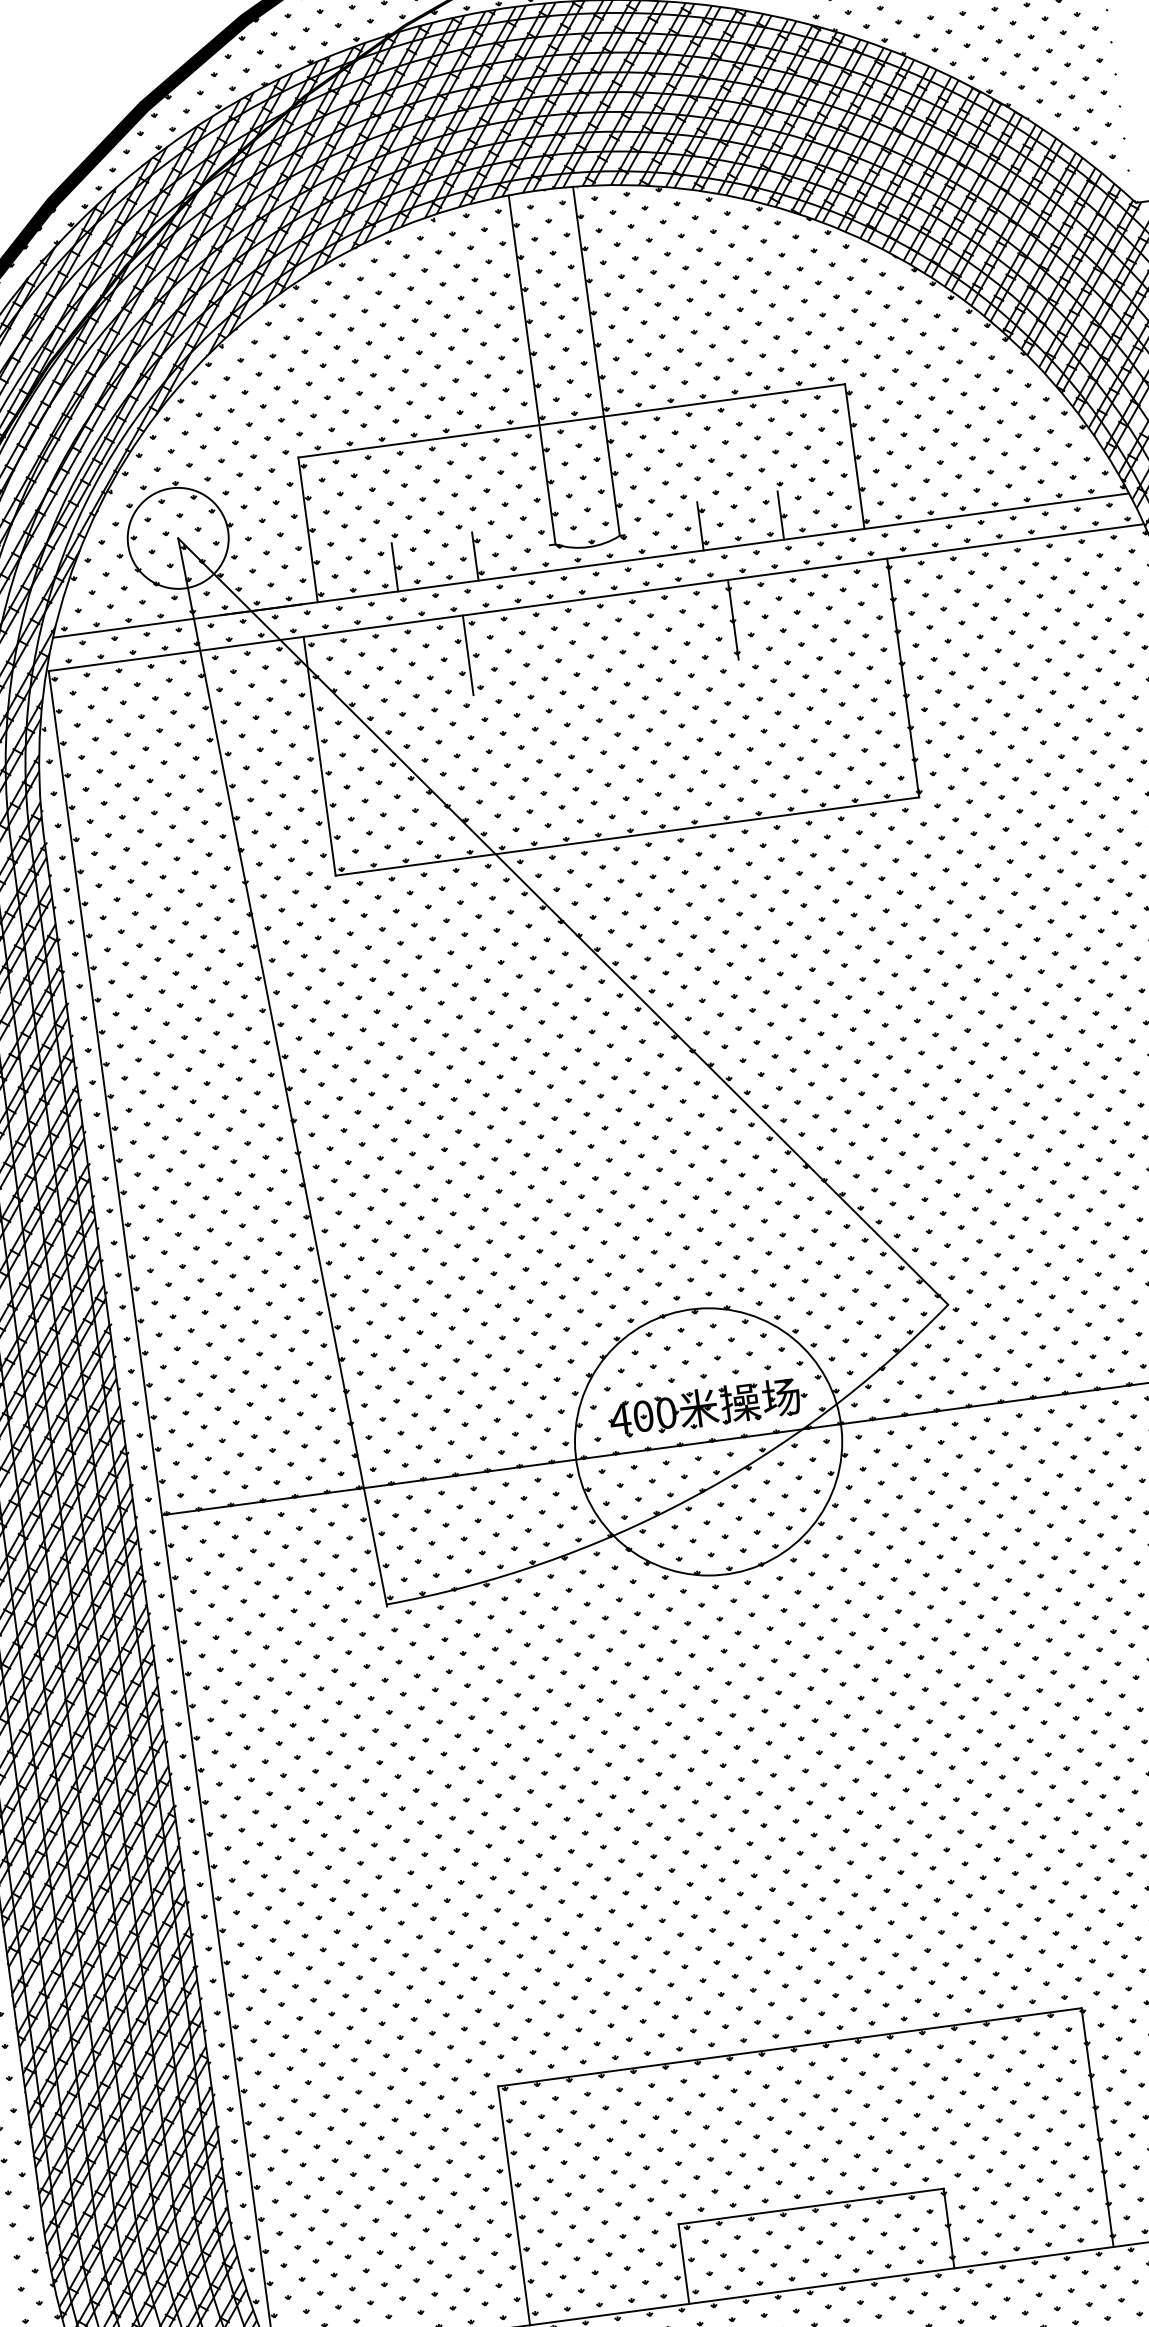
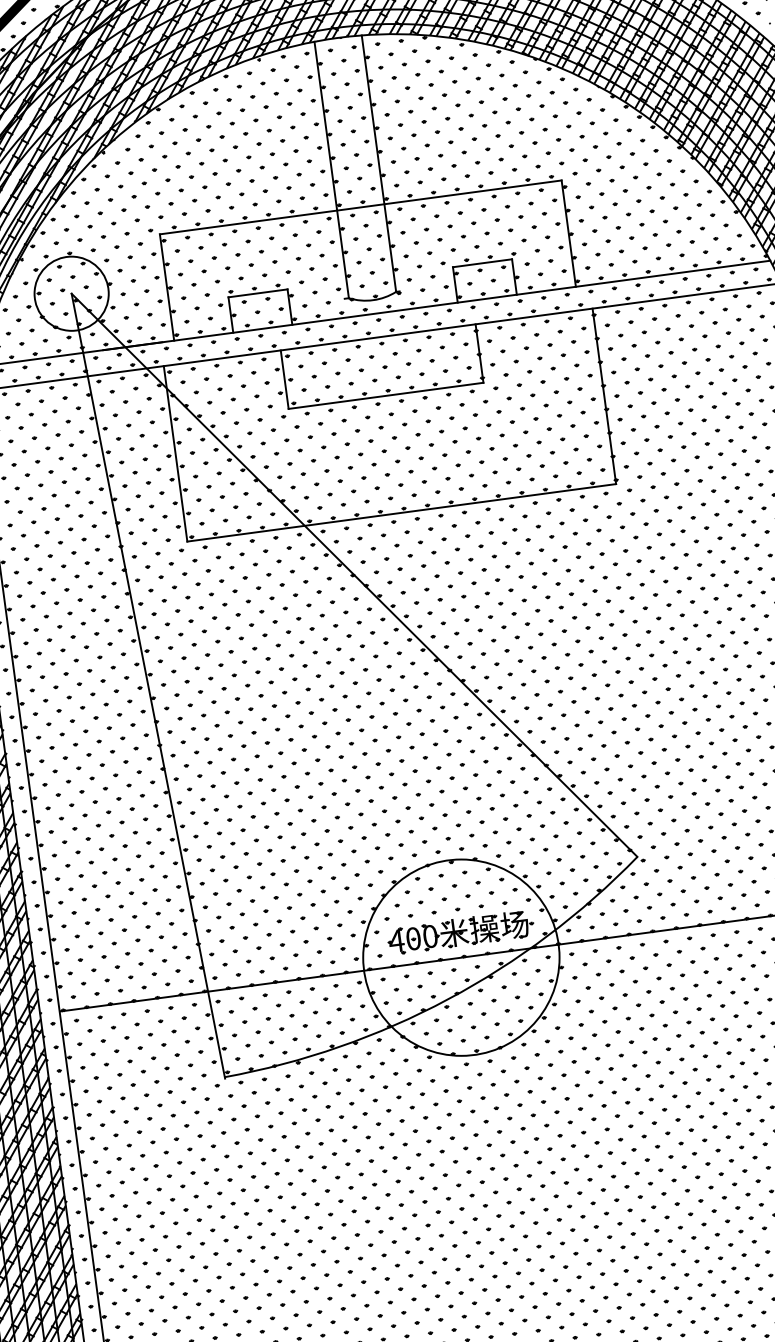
line: (737, 496) -> (482, 262), added
line: (431, 537) -> (257, 293), added
line: (605, 677) -> (385, 395), added

